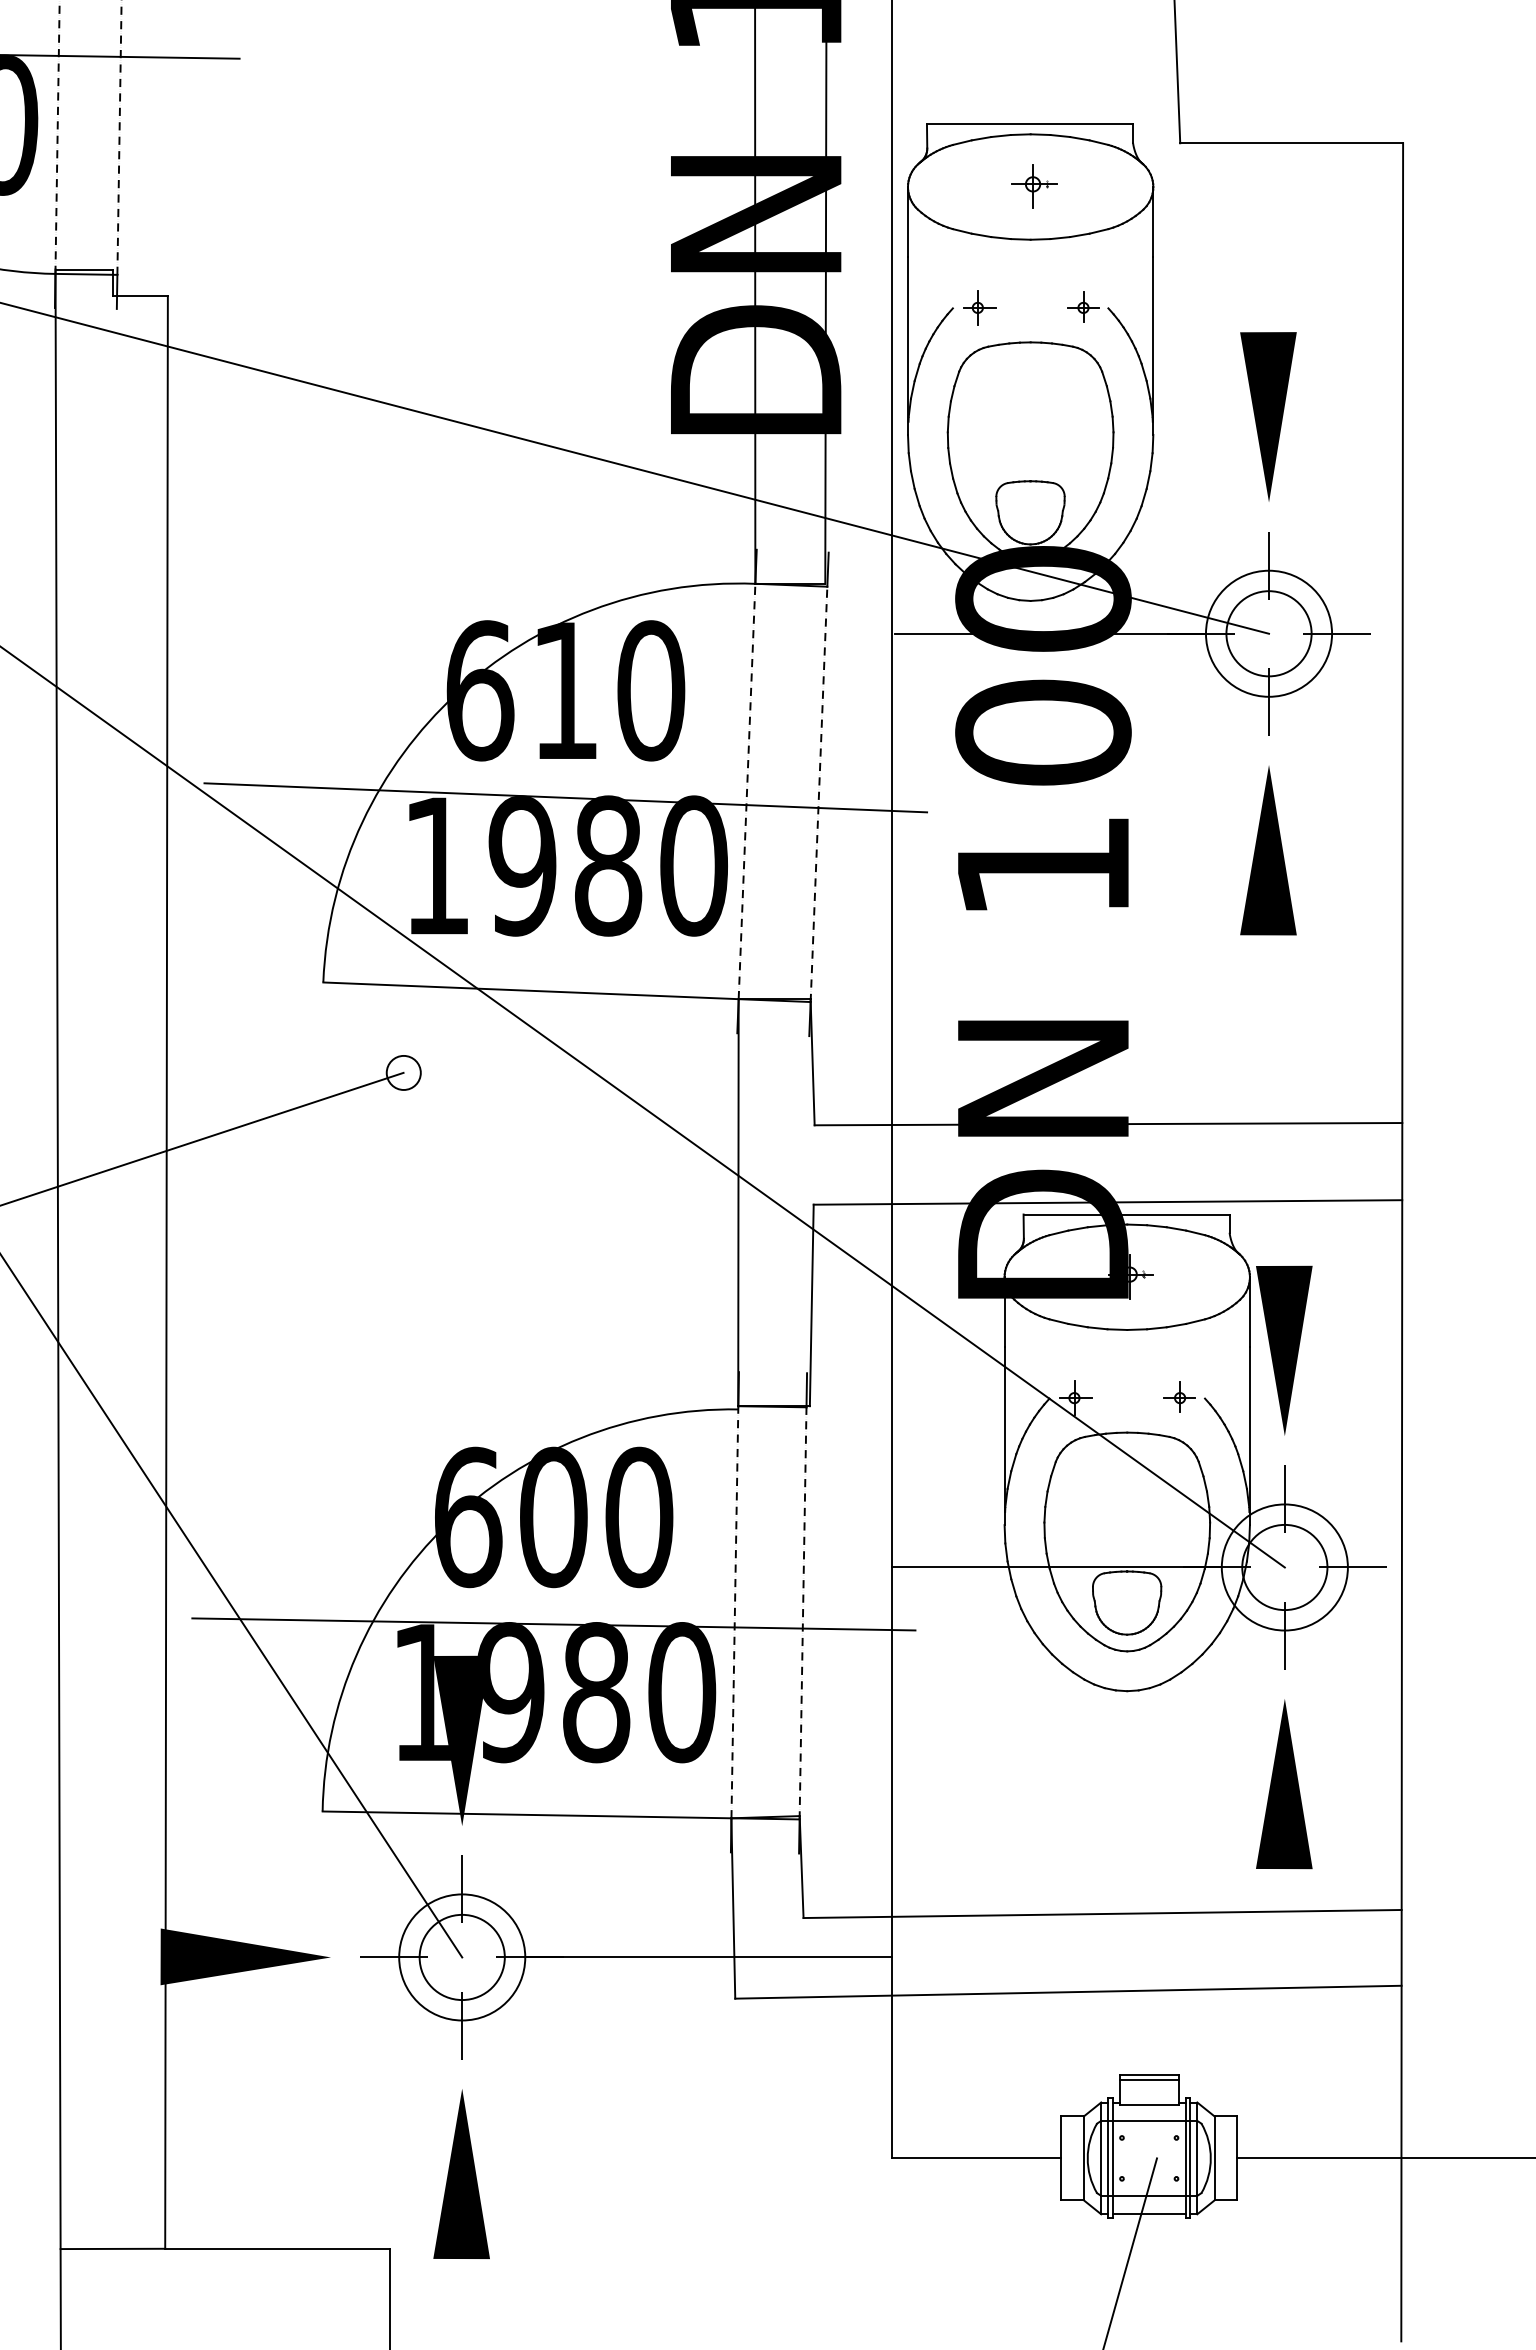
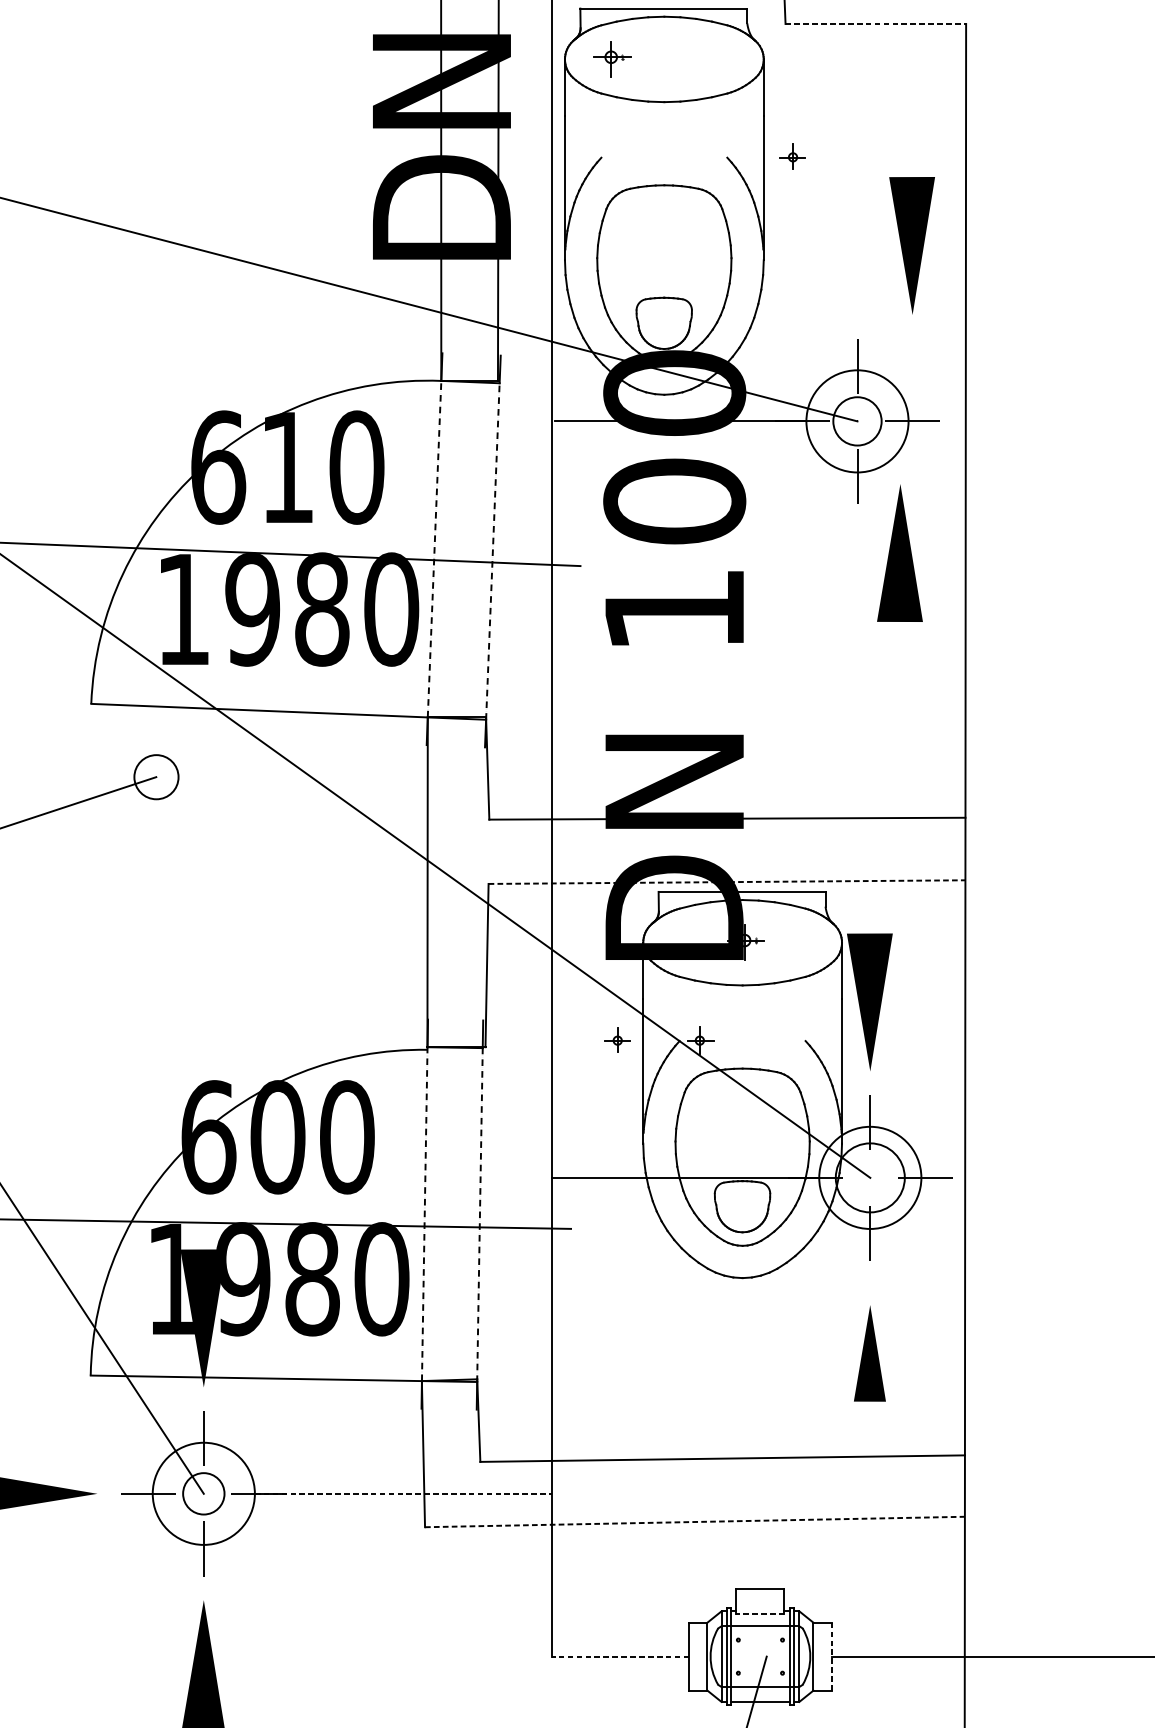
line: (1292, 143) -> (876, 24), solid -> dashed
part: (1034, 186) -> (612, 59), moved
part: (1083, 306) -> (793, 156), moved
part: (979, 307) -> (622, 157), removed
part: (1268, 416) -> (912, 245), moved
circle: (1268, 633) -> (857, 421), size x0.7
part: (1268, 850) -> (900, 553), moved
circle: (403, 1072) -> (156, 776), size x1.6
line: (1108, 1202) -> (727, 882), solid -> dashed
part: (1179, 1396) -> (617, 1039), moved
part: (1284, 1784) -> (870, 1353), size x0.7
circle: (461, 1957) -> (203, 1493), size x0.6
line: (709, 1957) -> (404, 1493), solid -> dashed
line: (1068, 1992) -> (695, 1522), solid -> dashed
line: (1148, 2080) -> (759, 1593), removed
line: (1149, 2105) -> (760, 1613), solid -> dashed
line: (976, 2158) -> (620, 1656), solid -> dashed
line: (1237, 2158) -> (831, 1656), solid -> dashed

